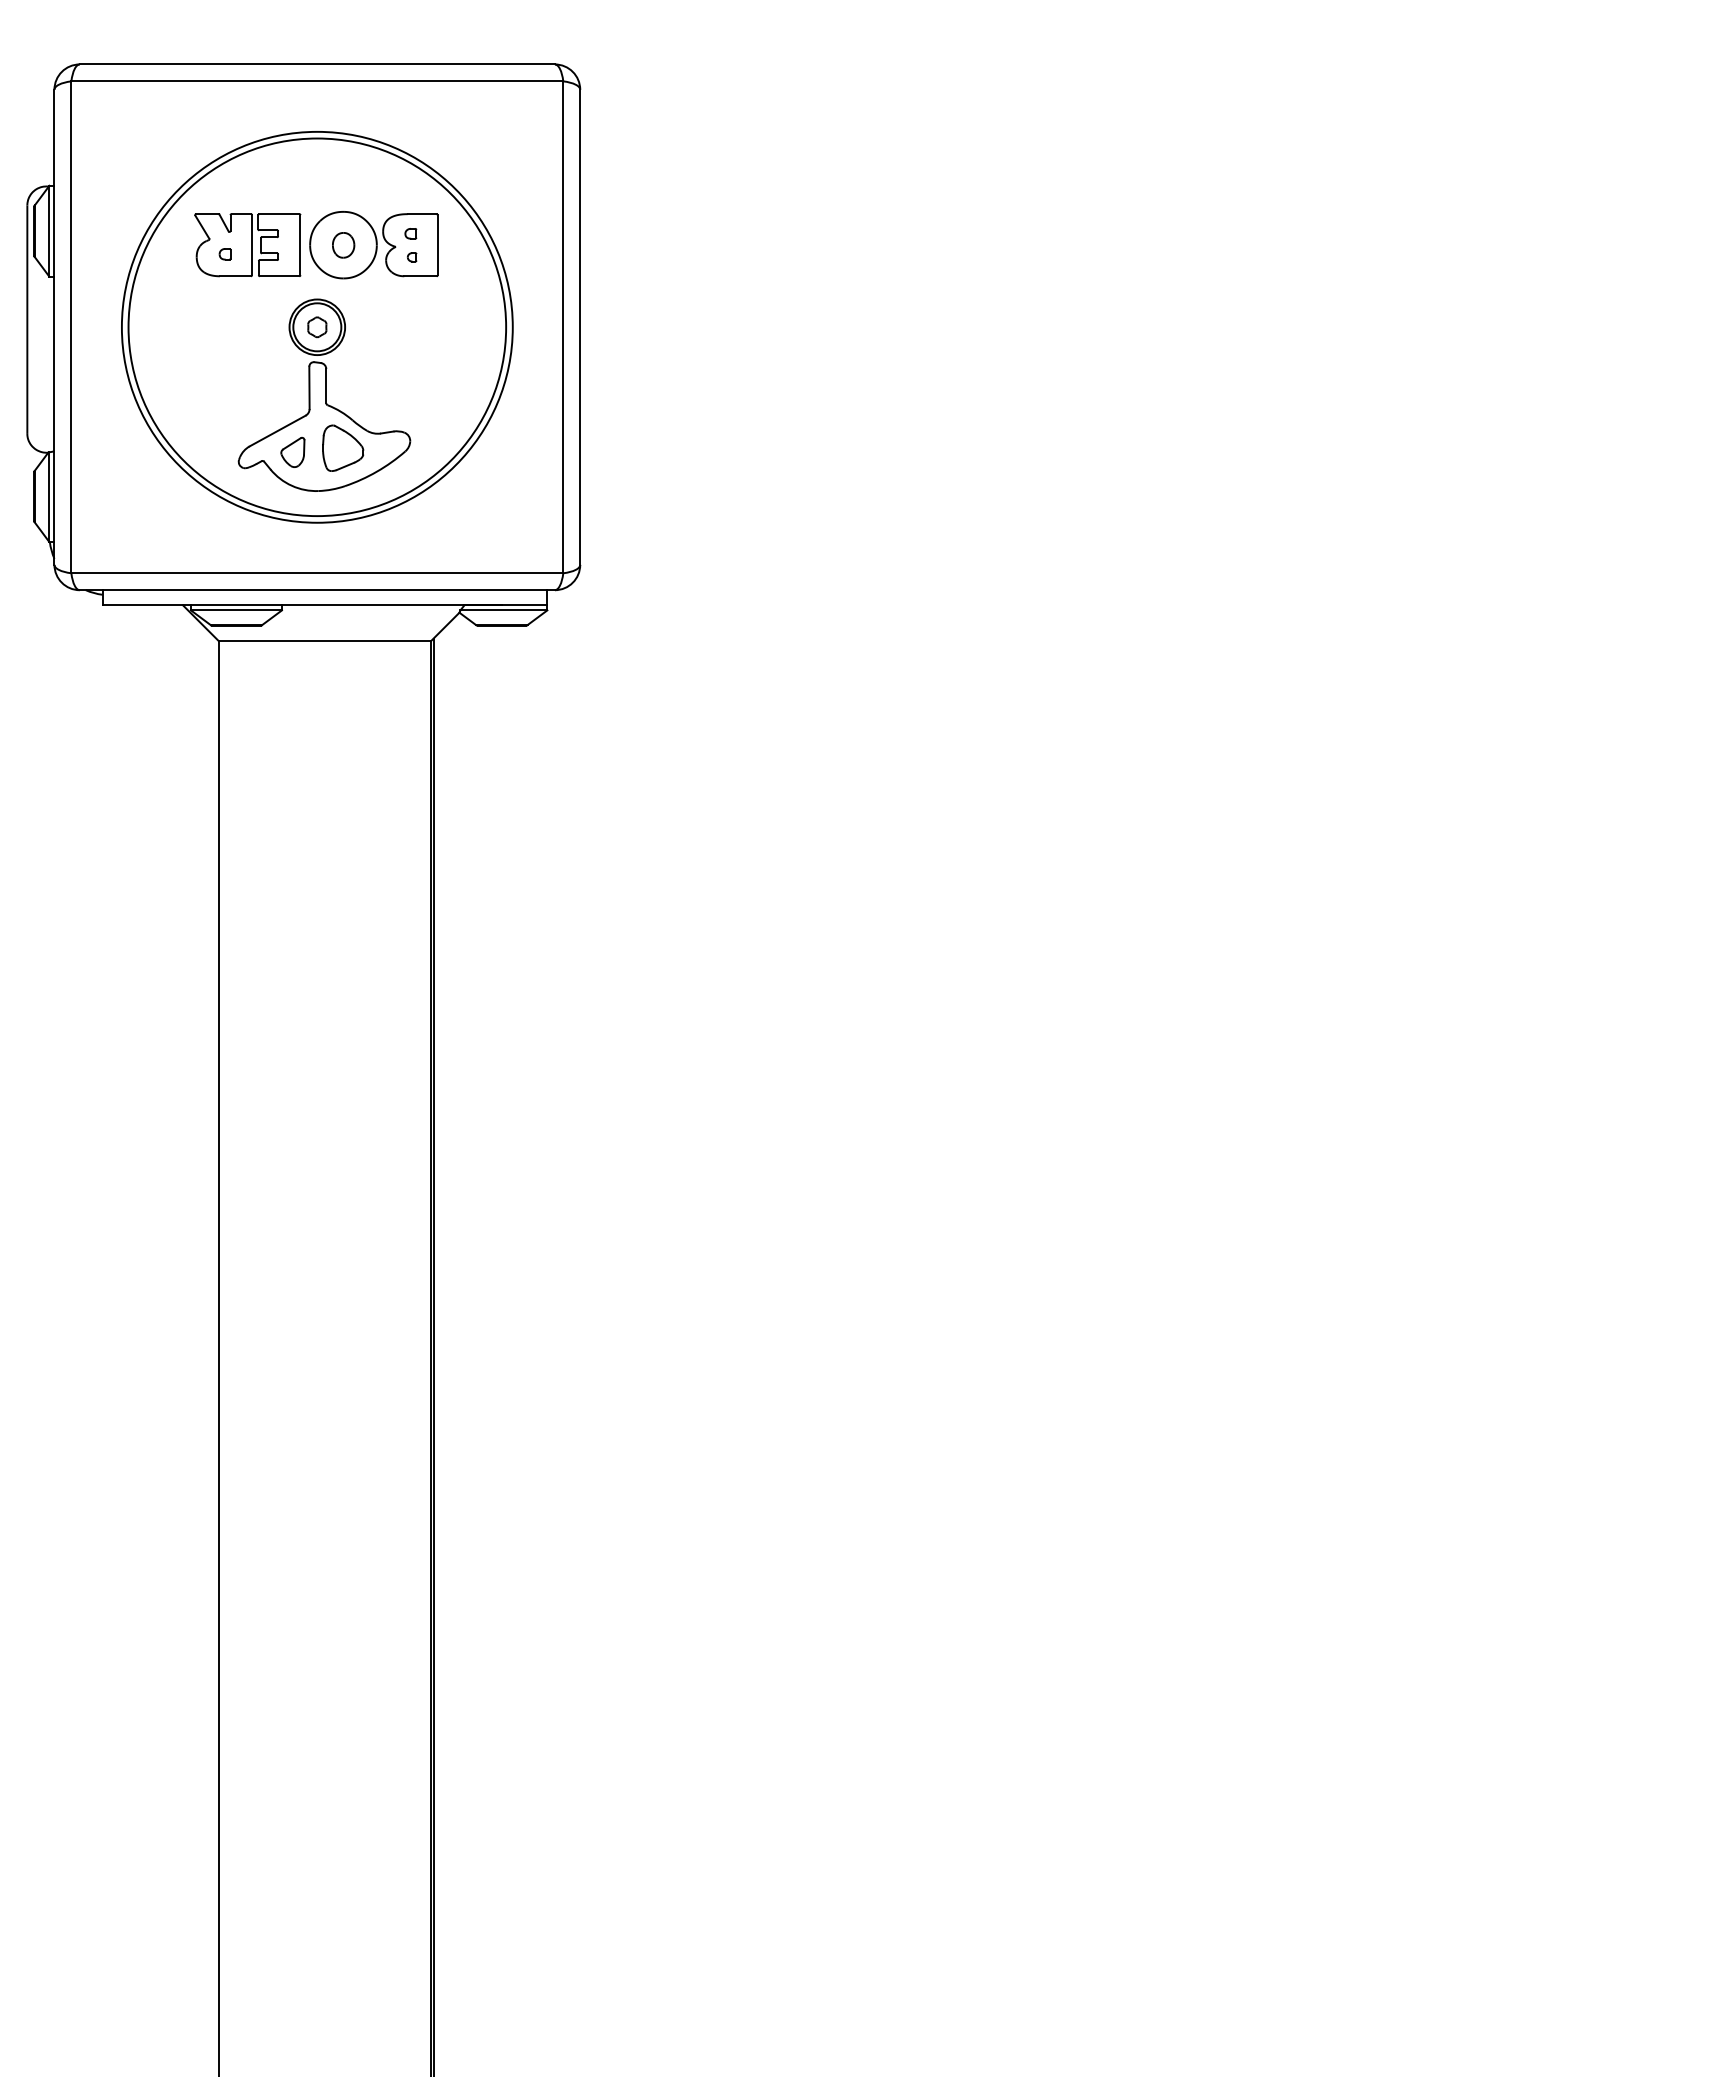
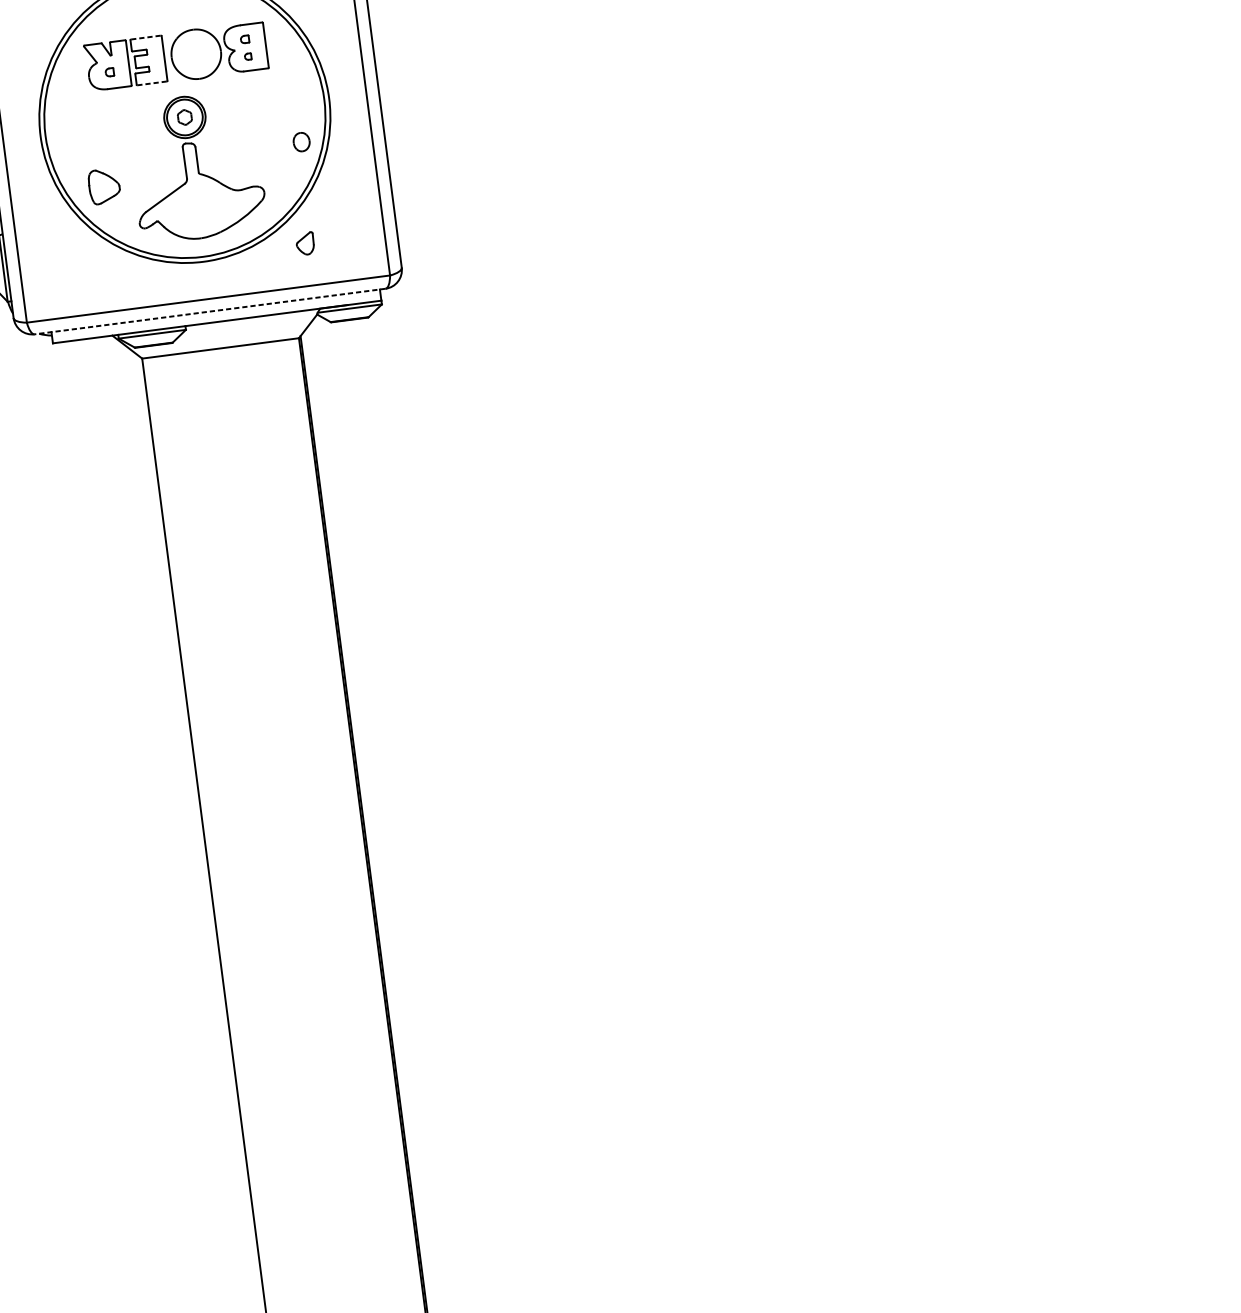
line: (279, 214) -> (146, 37), solid -> dashed
part: (343, 245) -> (301, 142), moved
line: (279, 276) -> (152, 83), solid -> dashed
part: (343, 447) -> (104, 185), moved
part: (292, 452) -> (305, 243), moved
line: (317, 590) -> (210, 311), solid -> dashed

